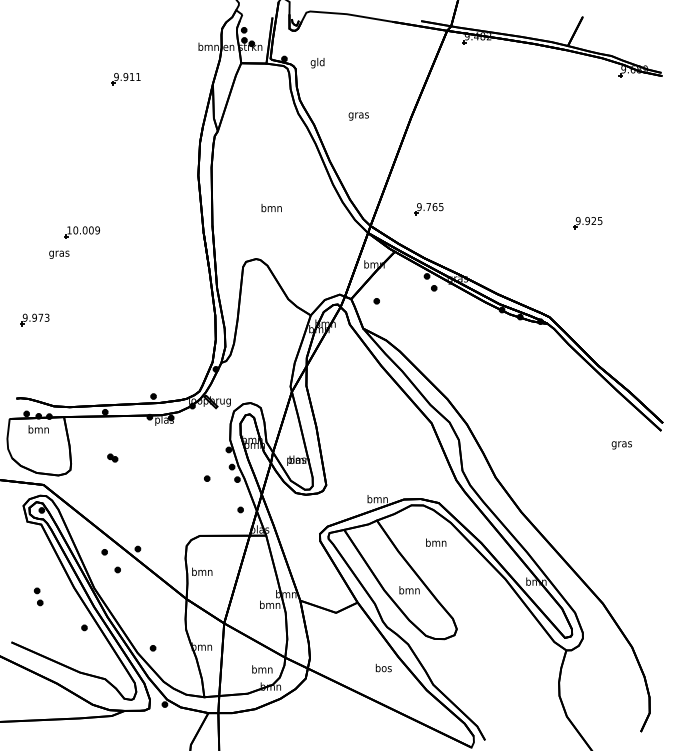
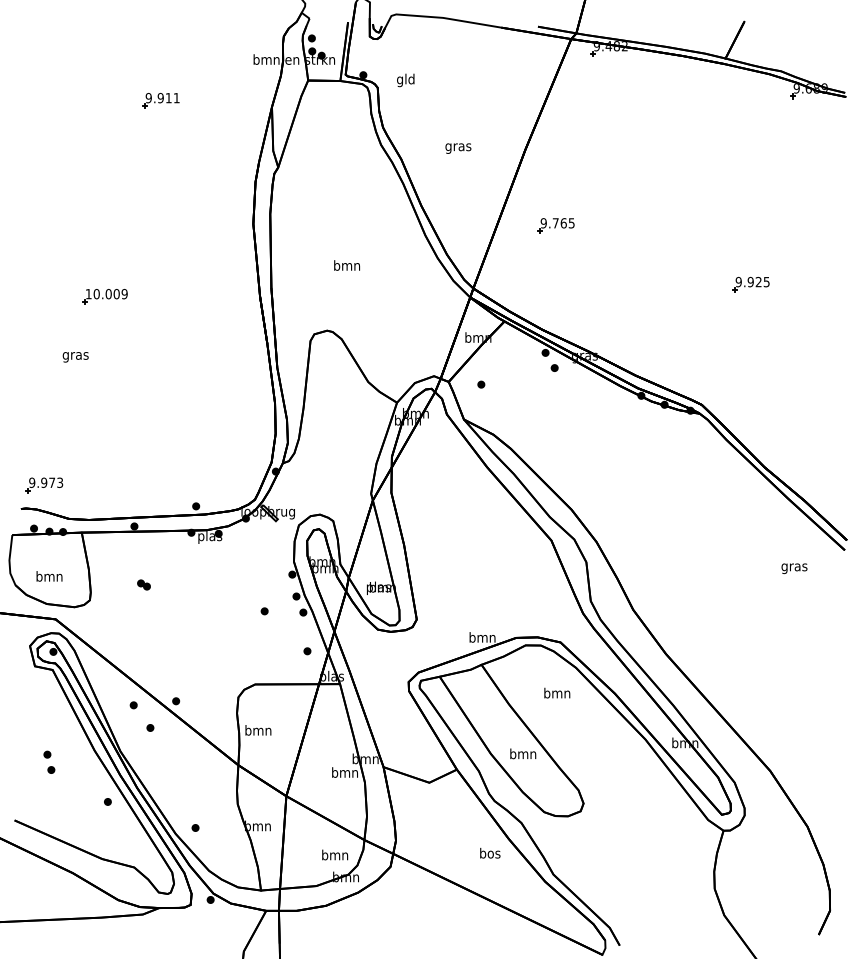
part: (428, 208) -> (555, 225), moved
text: (59, 254) -> (75, 357), moved
part: (34, 319) -> (44, 485), moved
text: (38, 429) -> (49, 576), moved

